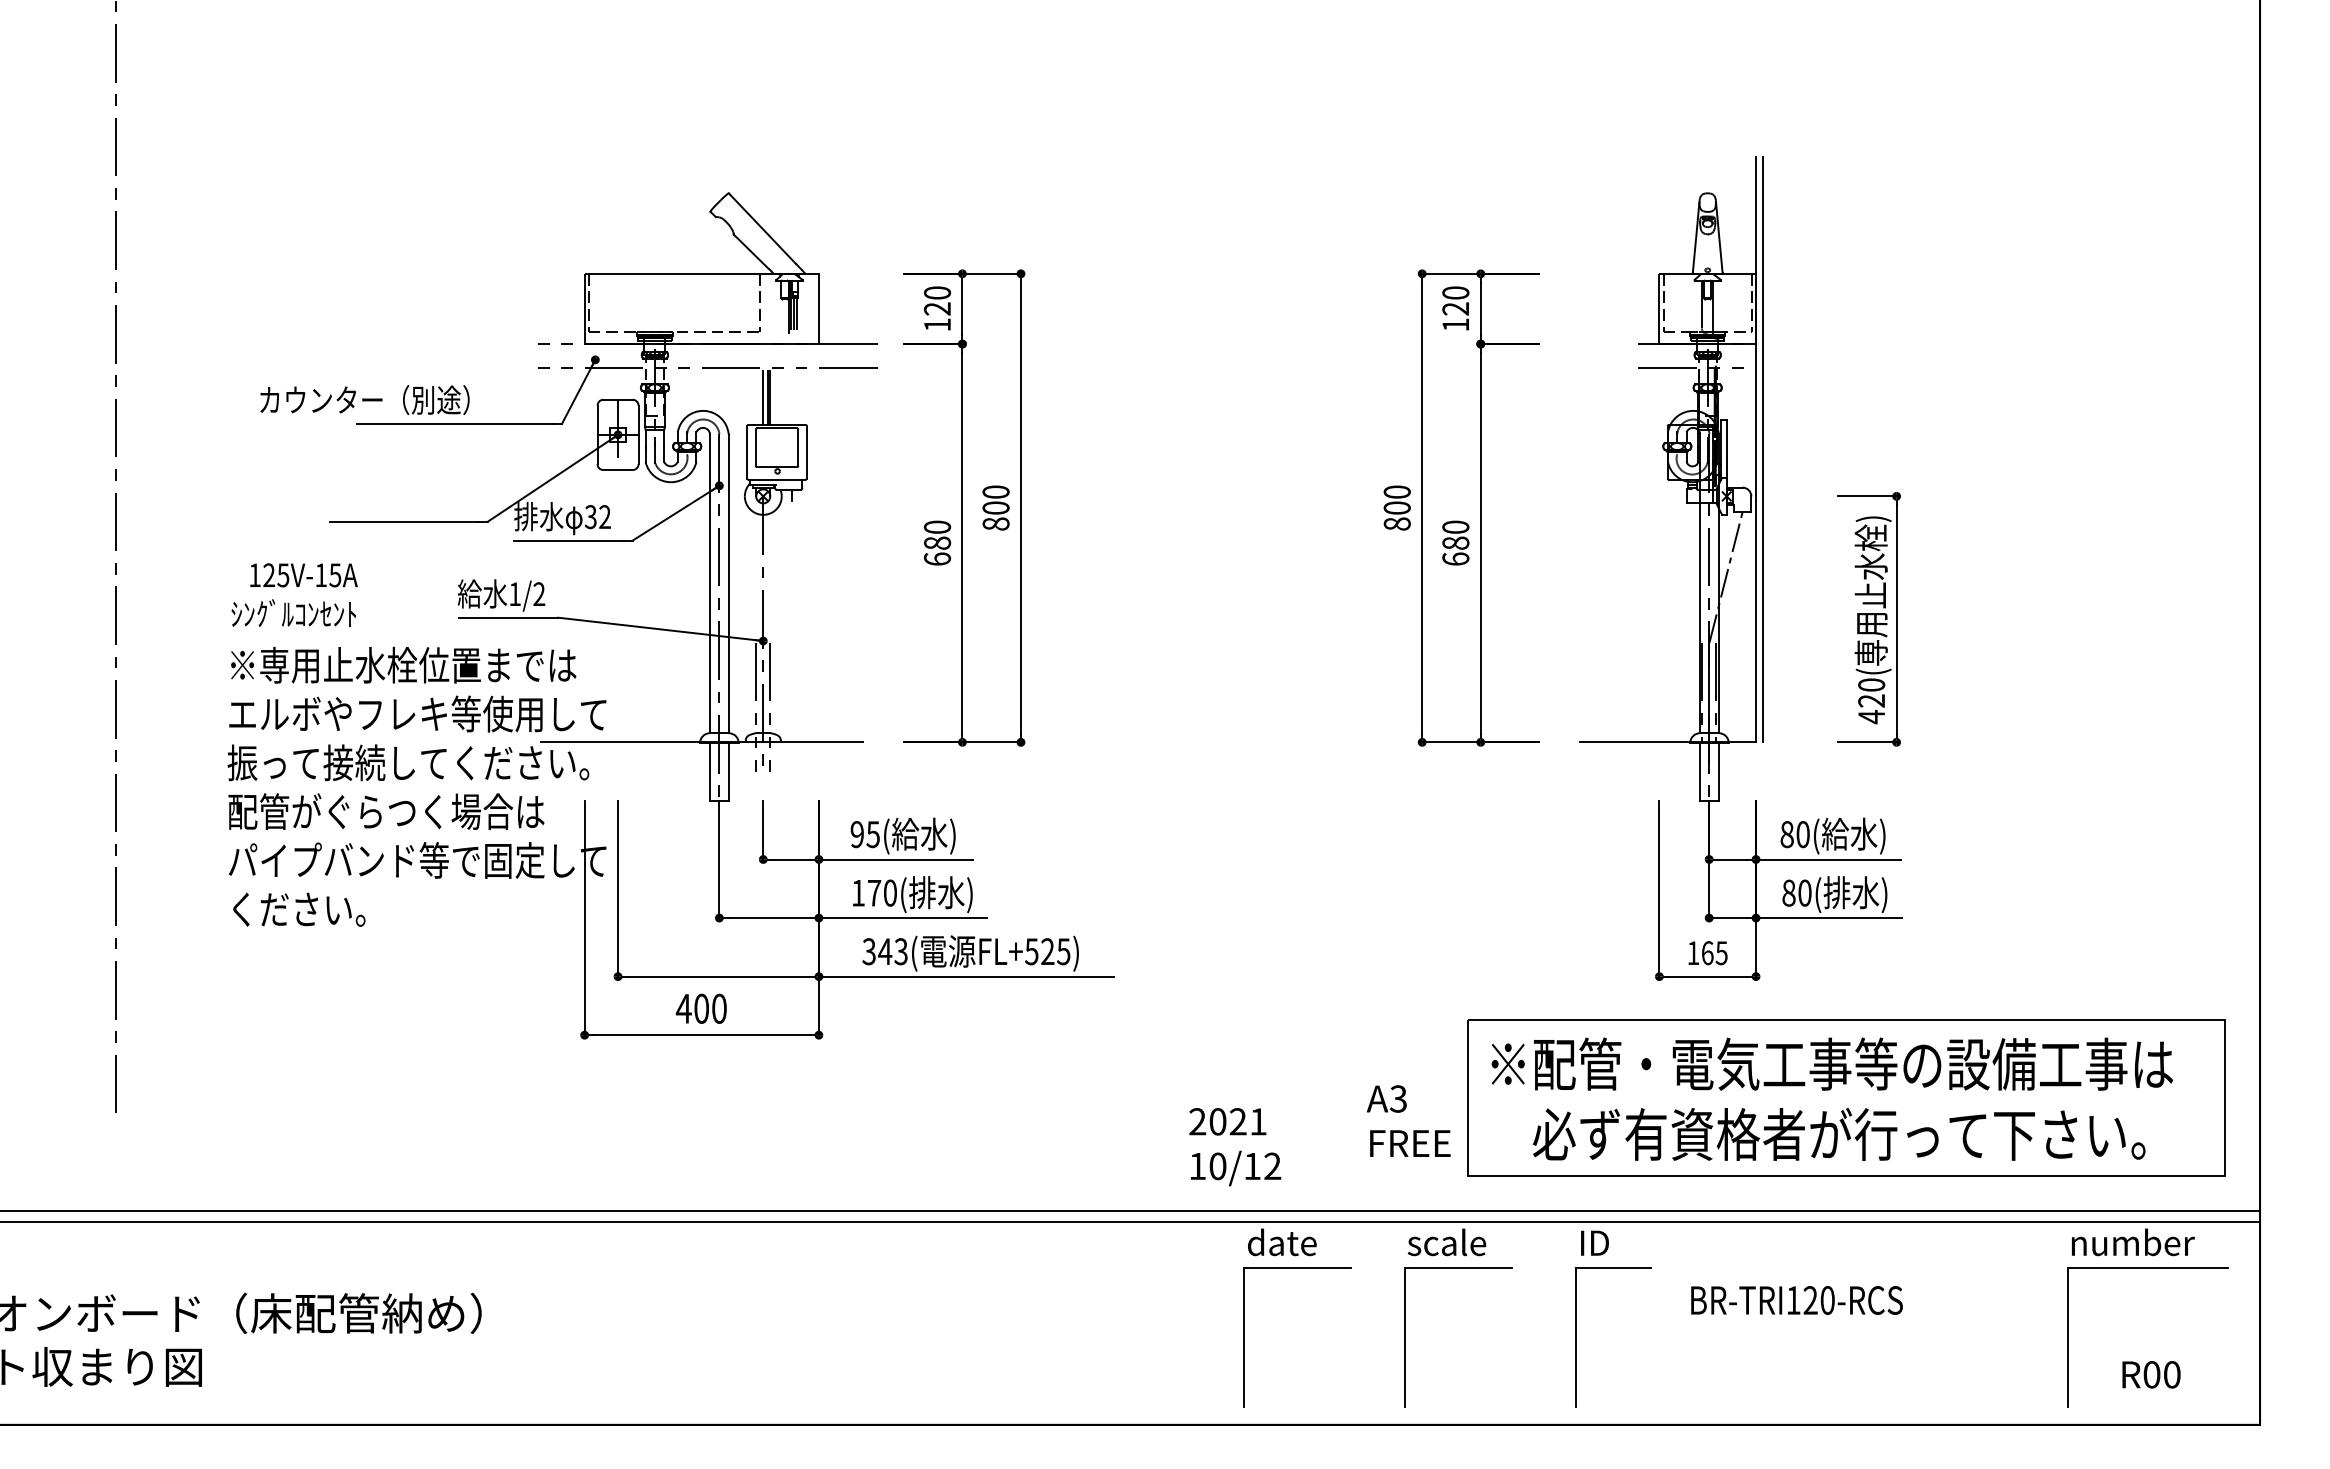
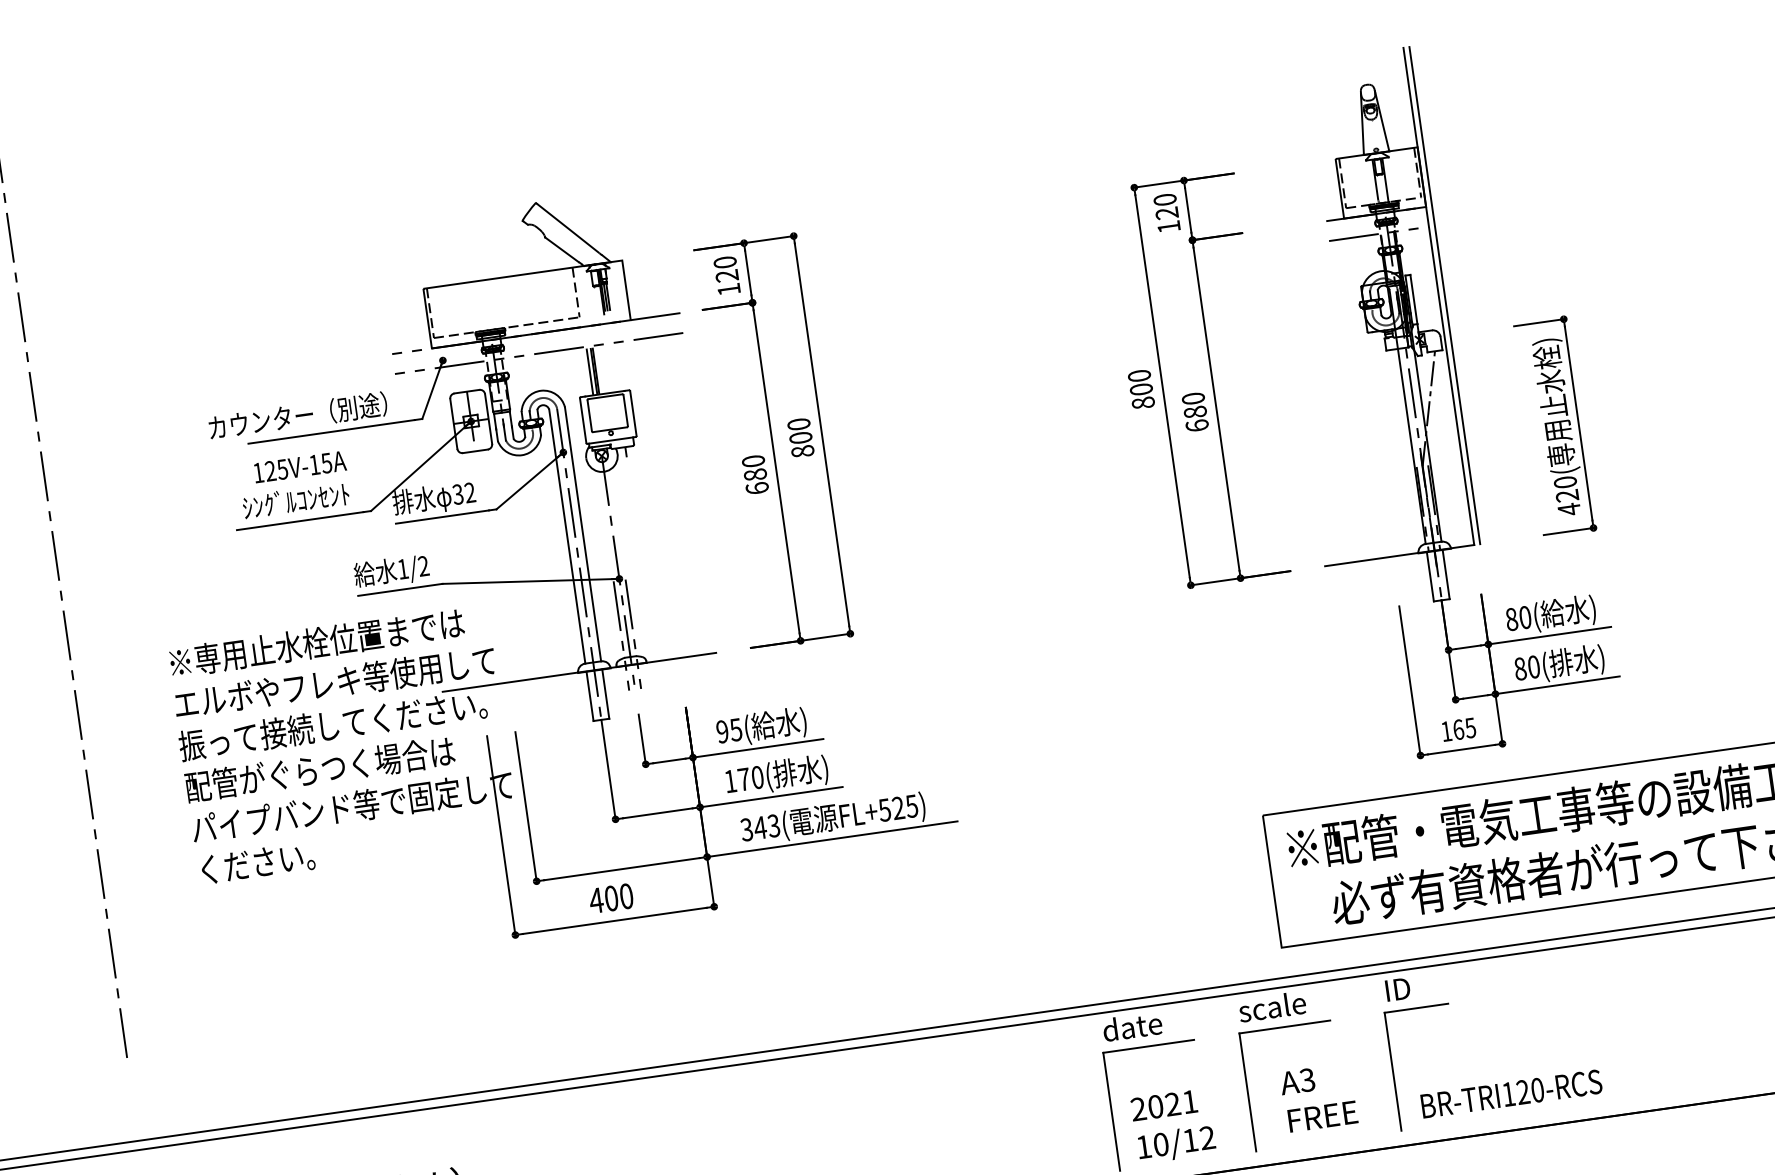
text: (364, 399) -> (297, 415), moved
text: (294, 594) -> (294, 484), moved
text: (1408, 1120) -> (1318, 1097), moved
text: (1235, 1147) -> (1173, 1126), moved
text: (1796, 1300) -> (1511, 1094), moved

